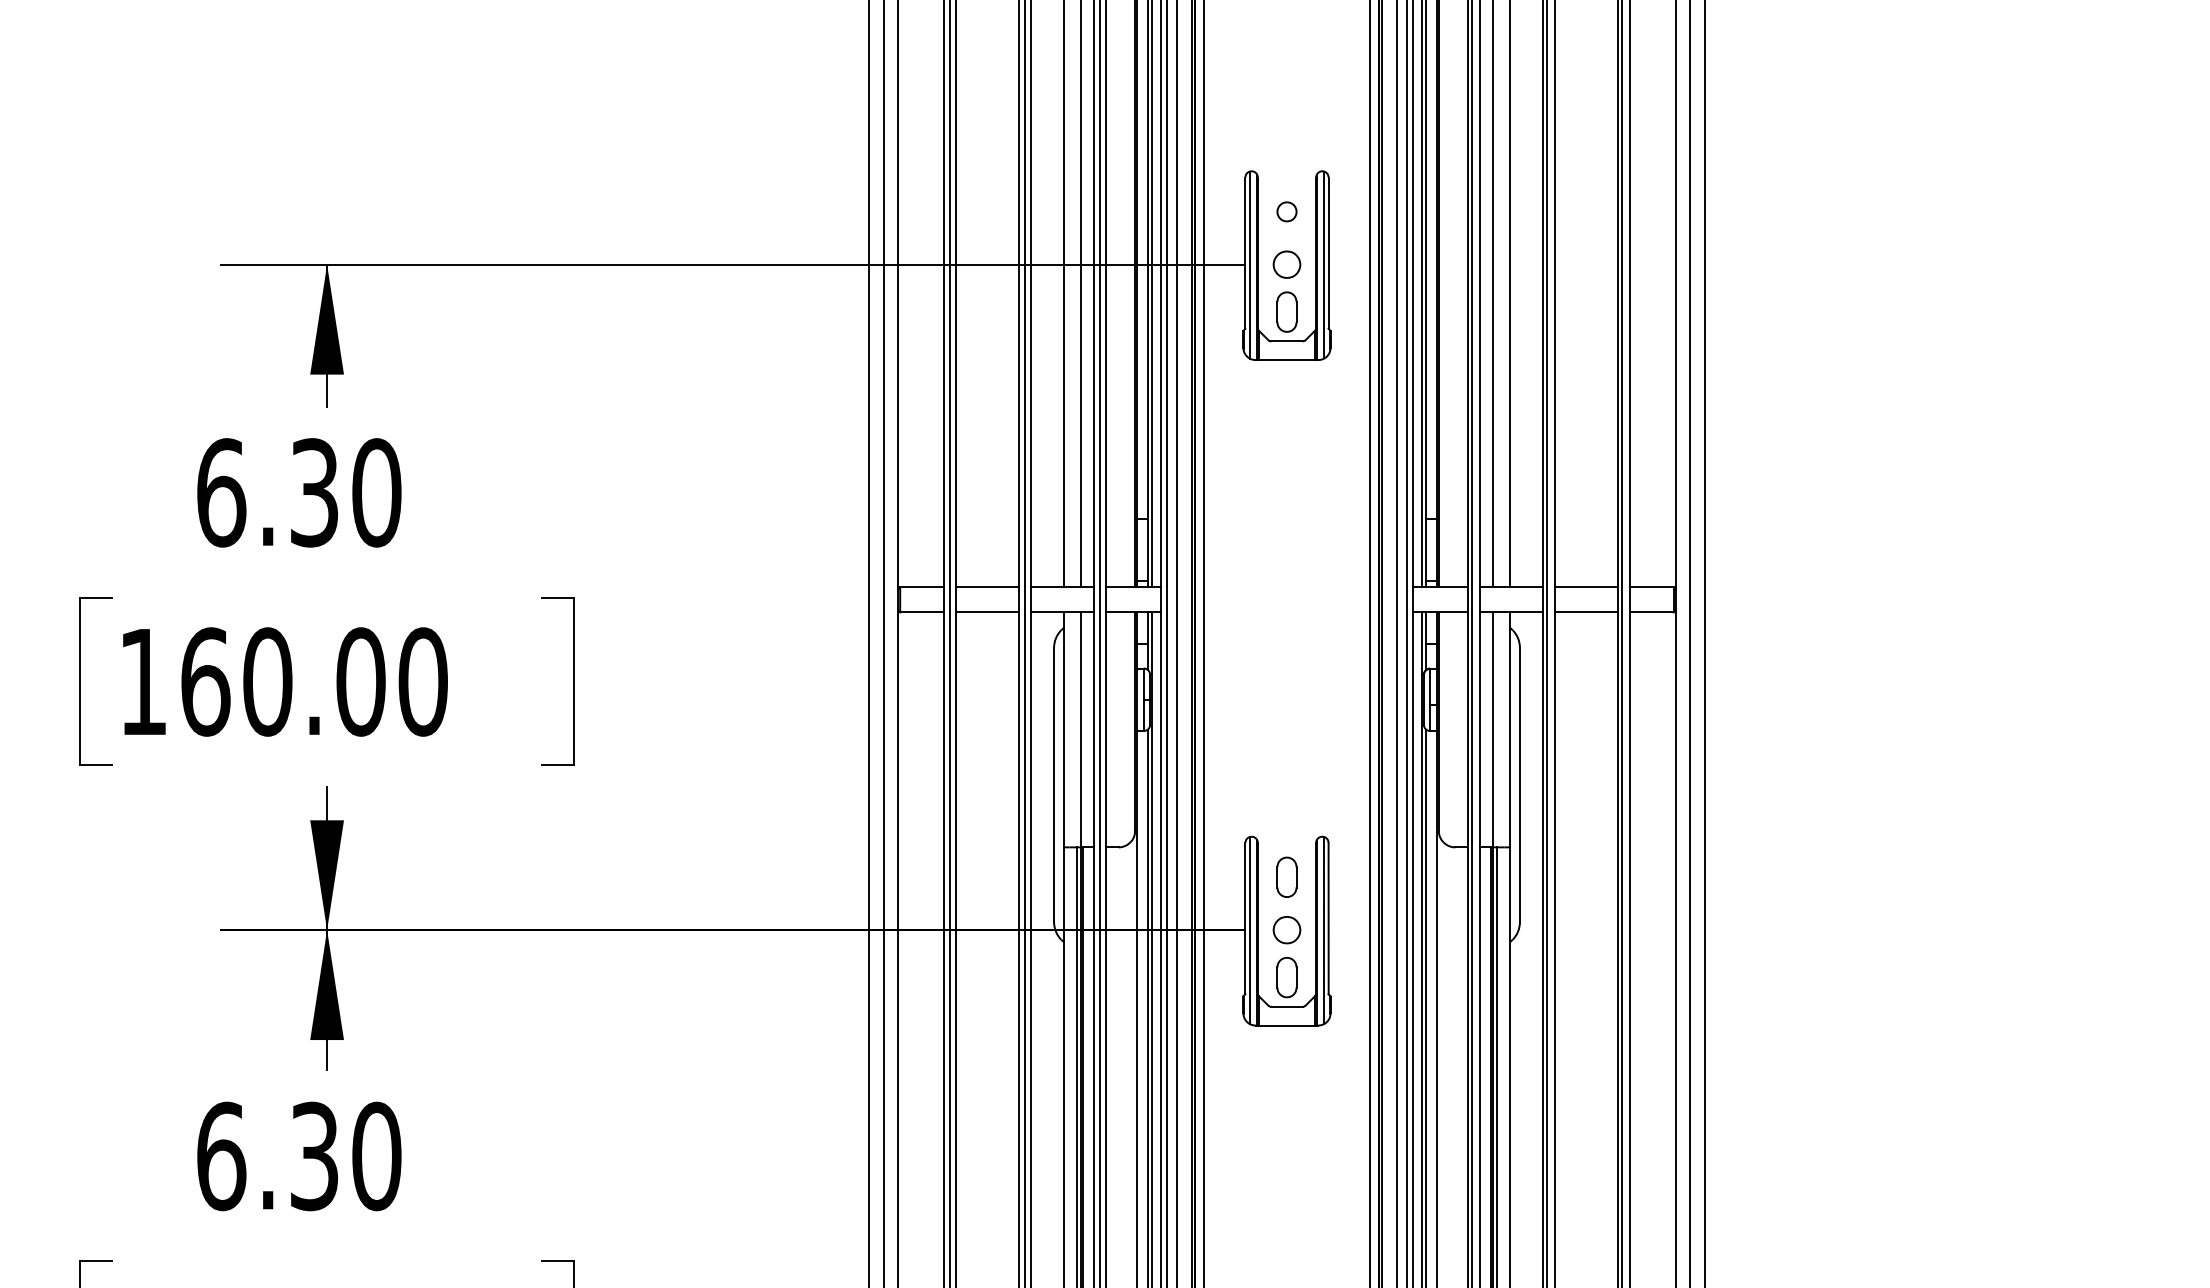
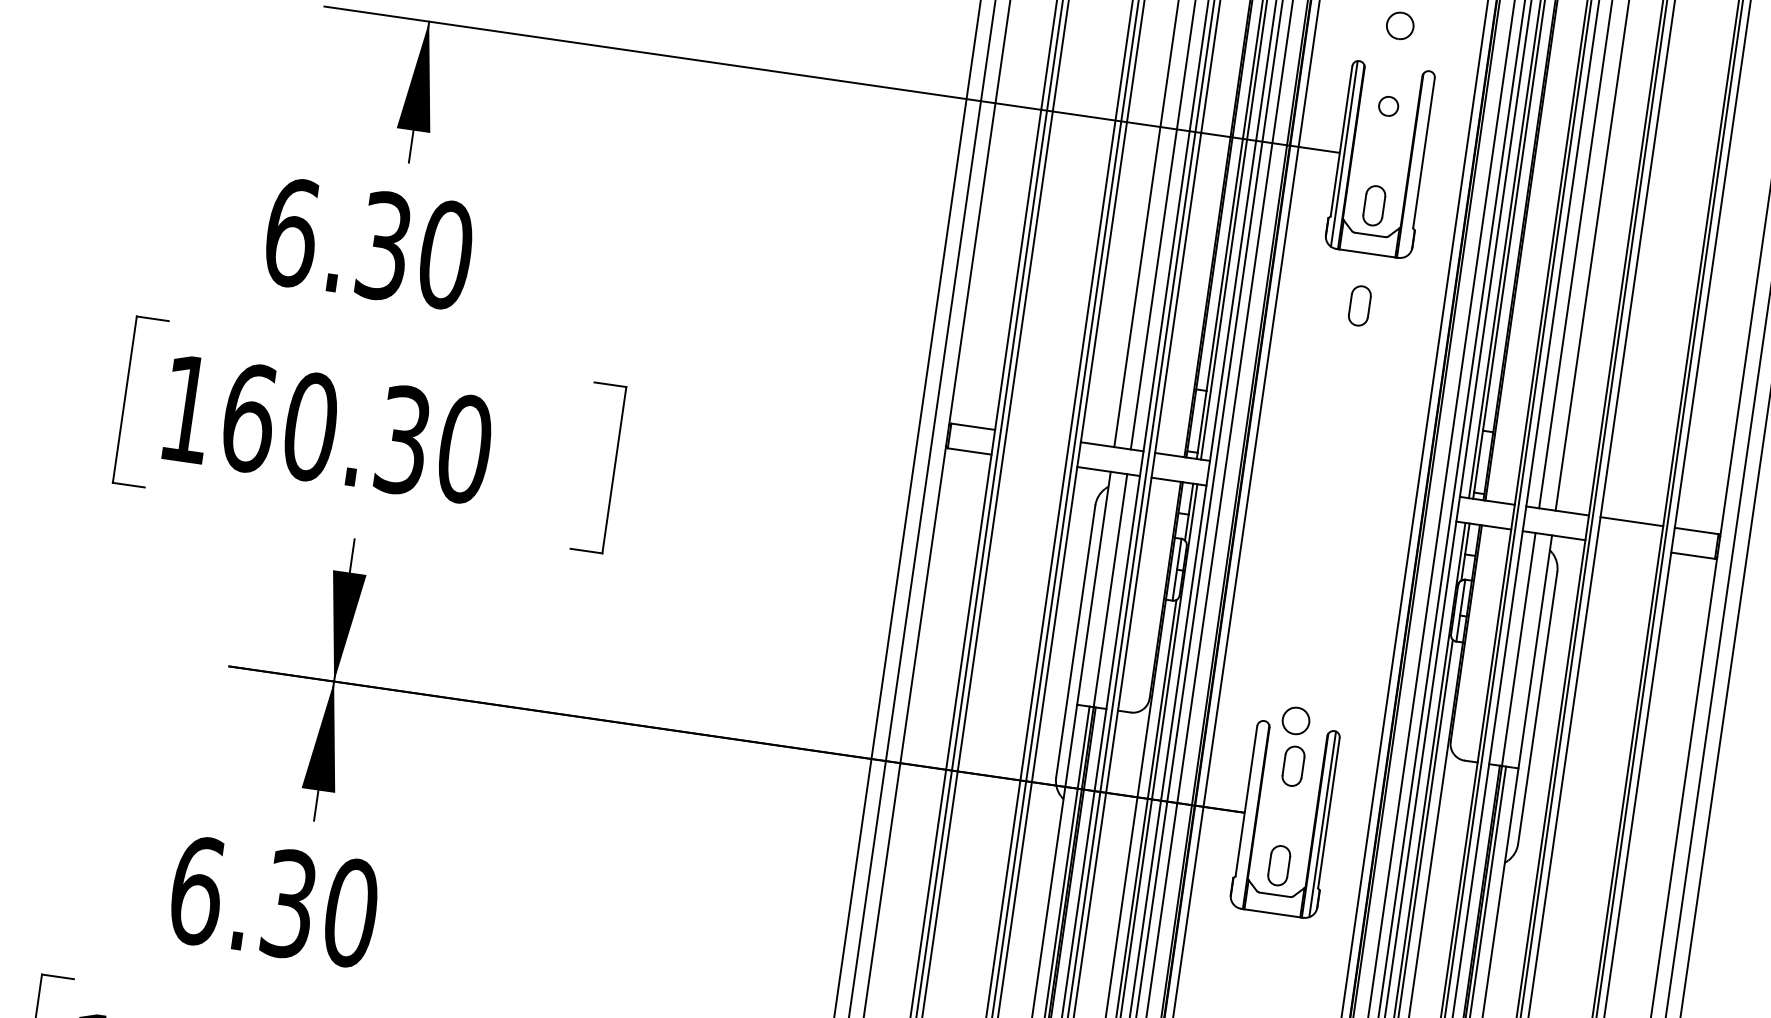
part: (1286, 264) -> (1399, 25), moved
line: (1324, 264) -> (1418, 163), removed
part: (1286, 412) -> (1359, 305), added
line: (987, 587) -> (1037, 436), removed
line: (987, 612) -> (1034, 460), removed
line: (1586, 612) -> (1628, 546), removed
text: (360, 681) -> (402, 439), 160.00 -> 160.30
line: (1249, 930) -> (1248, 813), removed
part: (1286, 930) -> (1295, 721), moved

